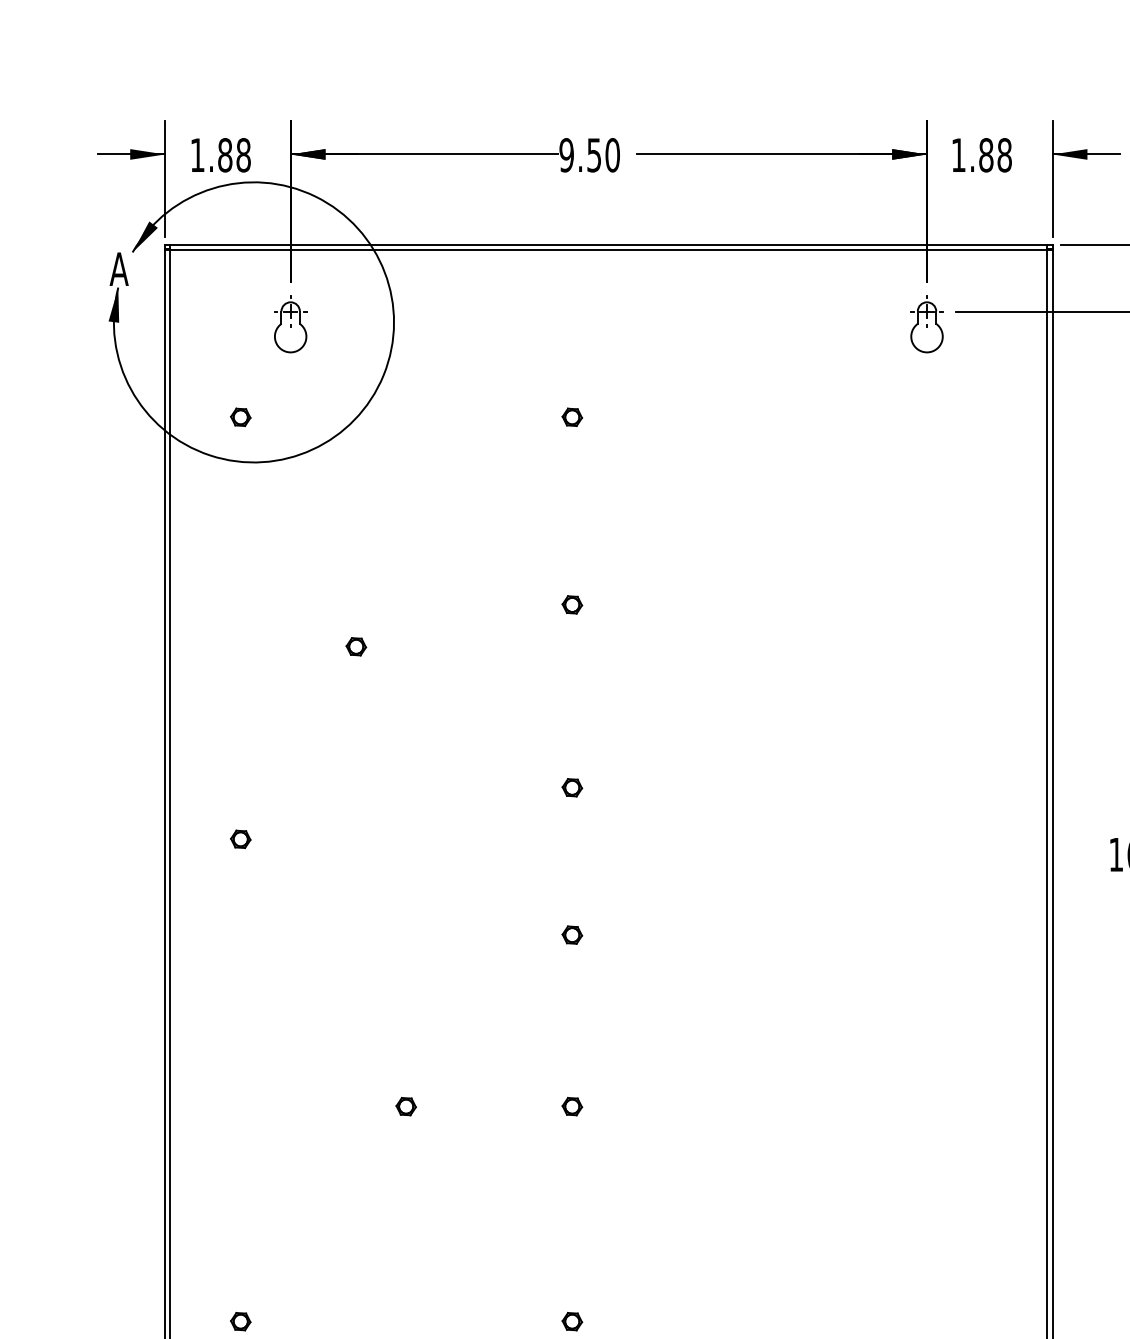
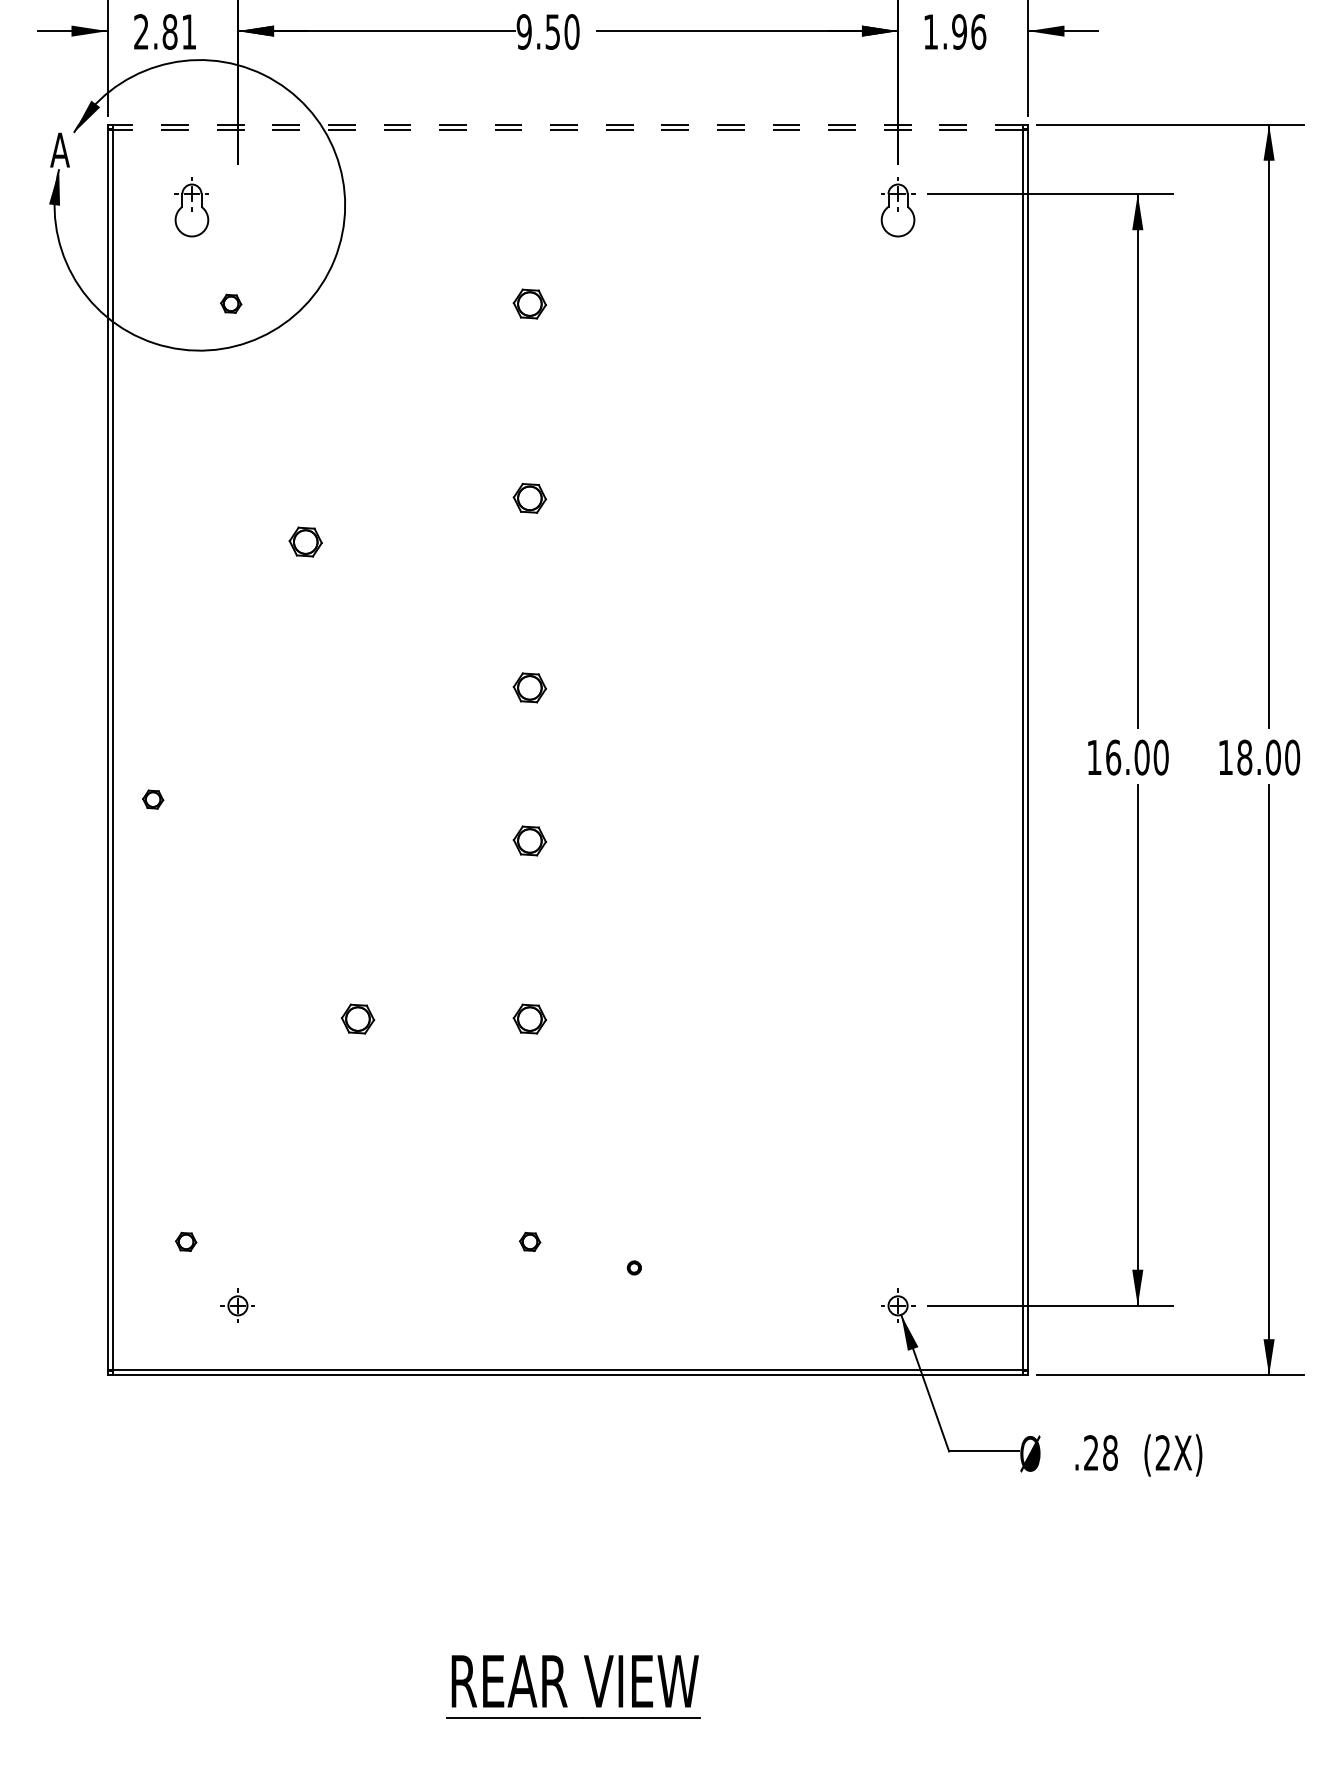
text: (220, 154) -> (165, 31), 1.88 -> 2.81
text: (995, 154) -> (969, 31), 1.88 -> 1.96
line: (608, 244) -> (567, 124), solid -> dashed
line: (608, 250) -> (567, 130), solid -> dashed
part: (290, 324) -> (191, 207), moved
part: (241, 417) -> (231, 303), moved
part: (572, 417) -> (530, 303), size x1.6
part: (572, 604) -> (530, 498), size x1.6
part: (356, 646) -> (306, 541), size x1.6
part: (572, 788) -> (530, 688), size x1.6
part: (241, 839) -> (153, 799), moved
part: (572, 934) -> (530, 840), size x1.6
part: (405, 1106) -> (357, 1018), size x1.6
part: (572, 1106) -> (530, 1018), size x1.6

